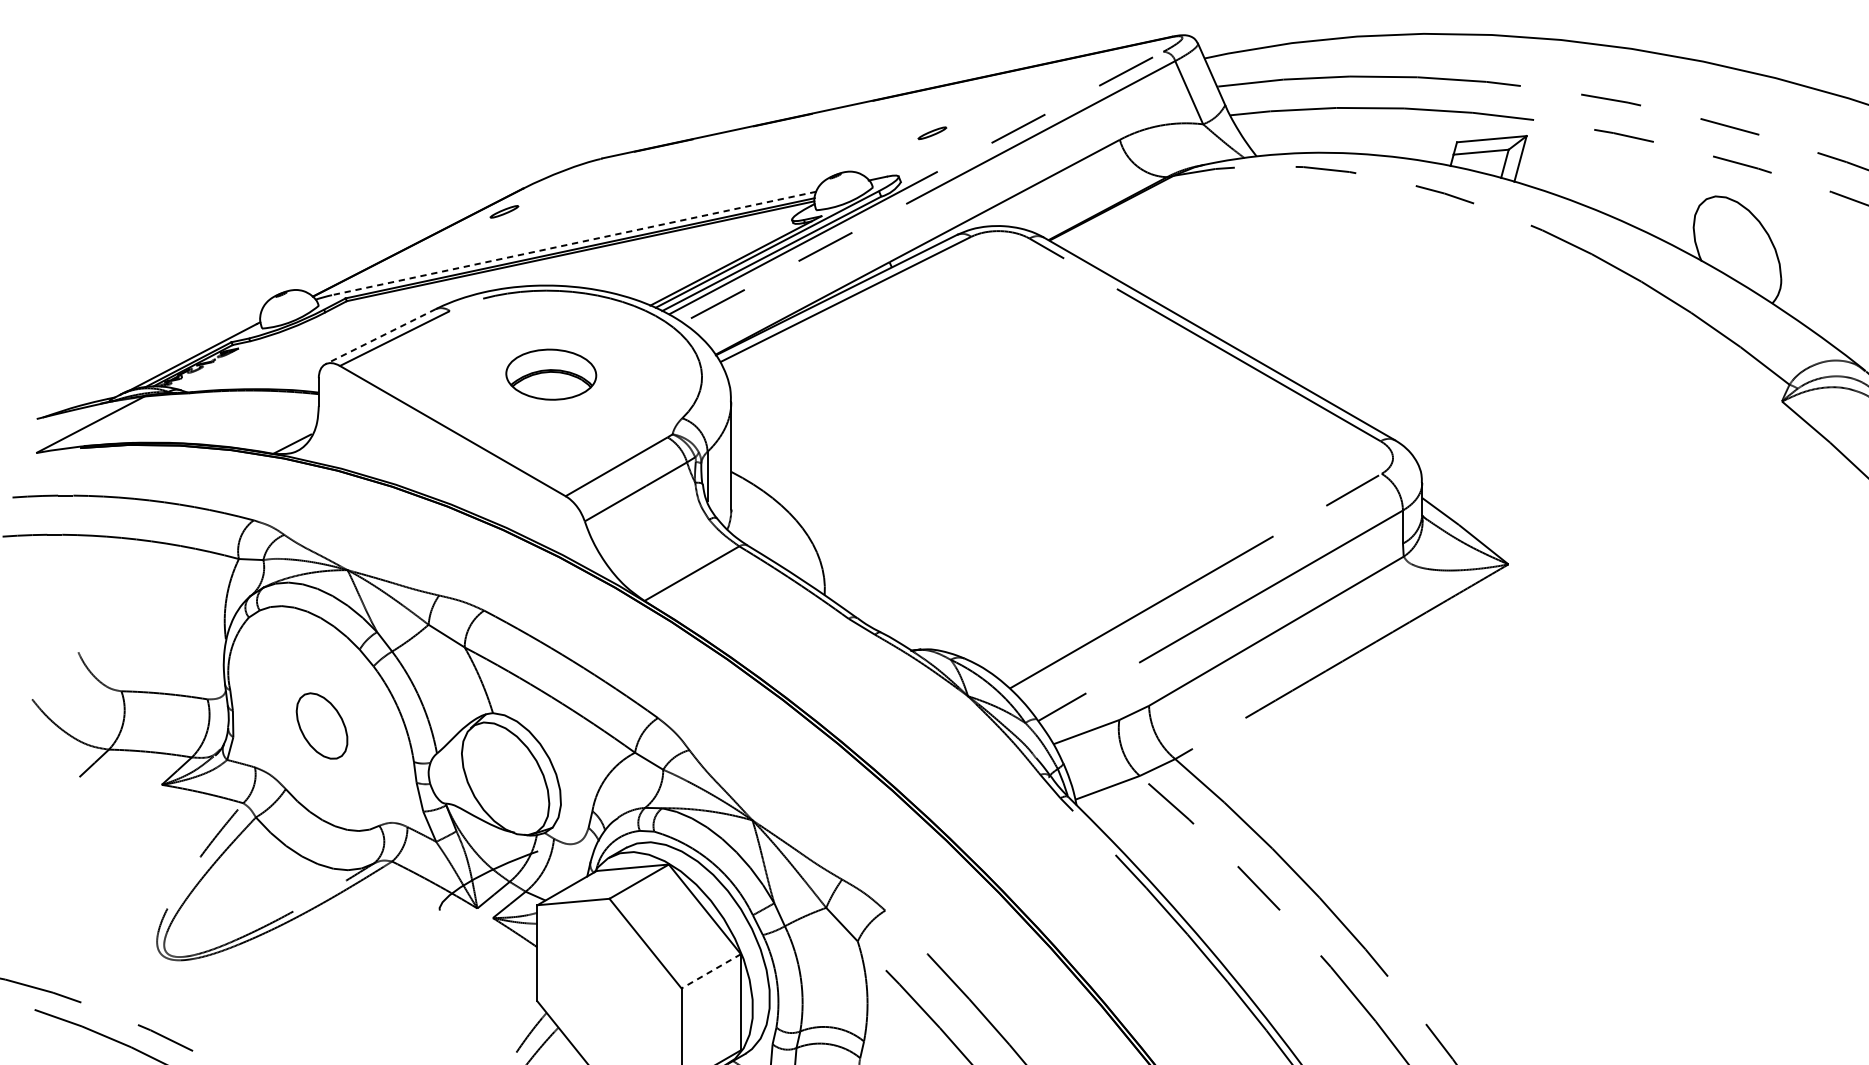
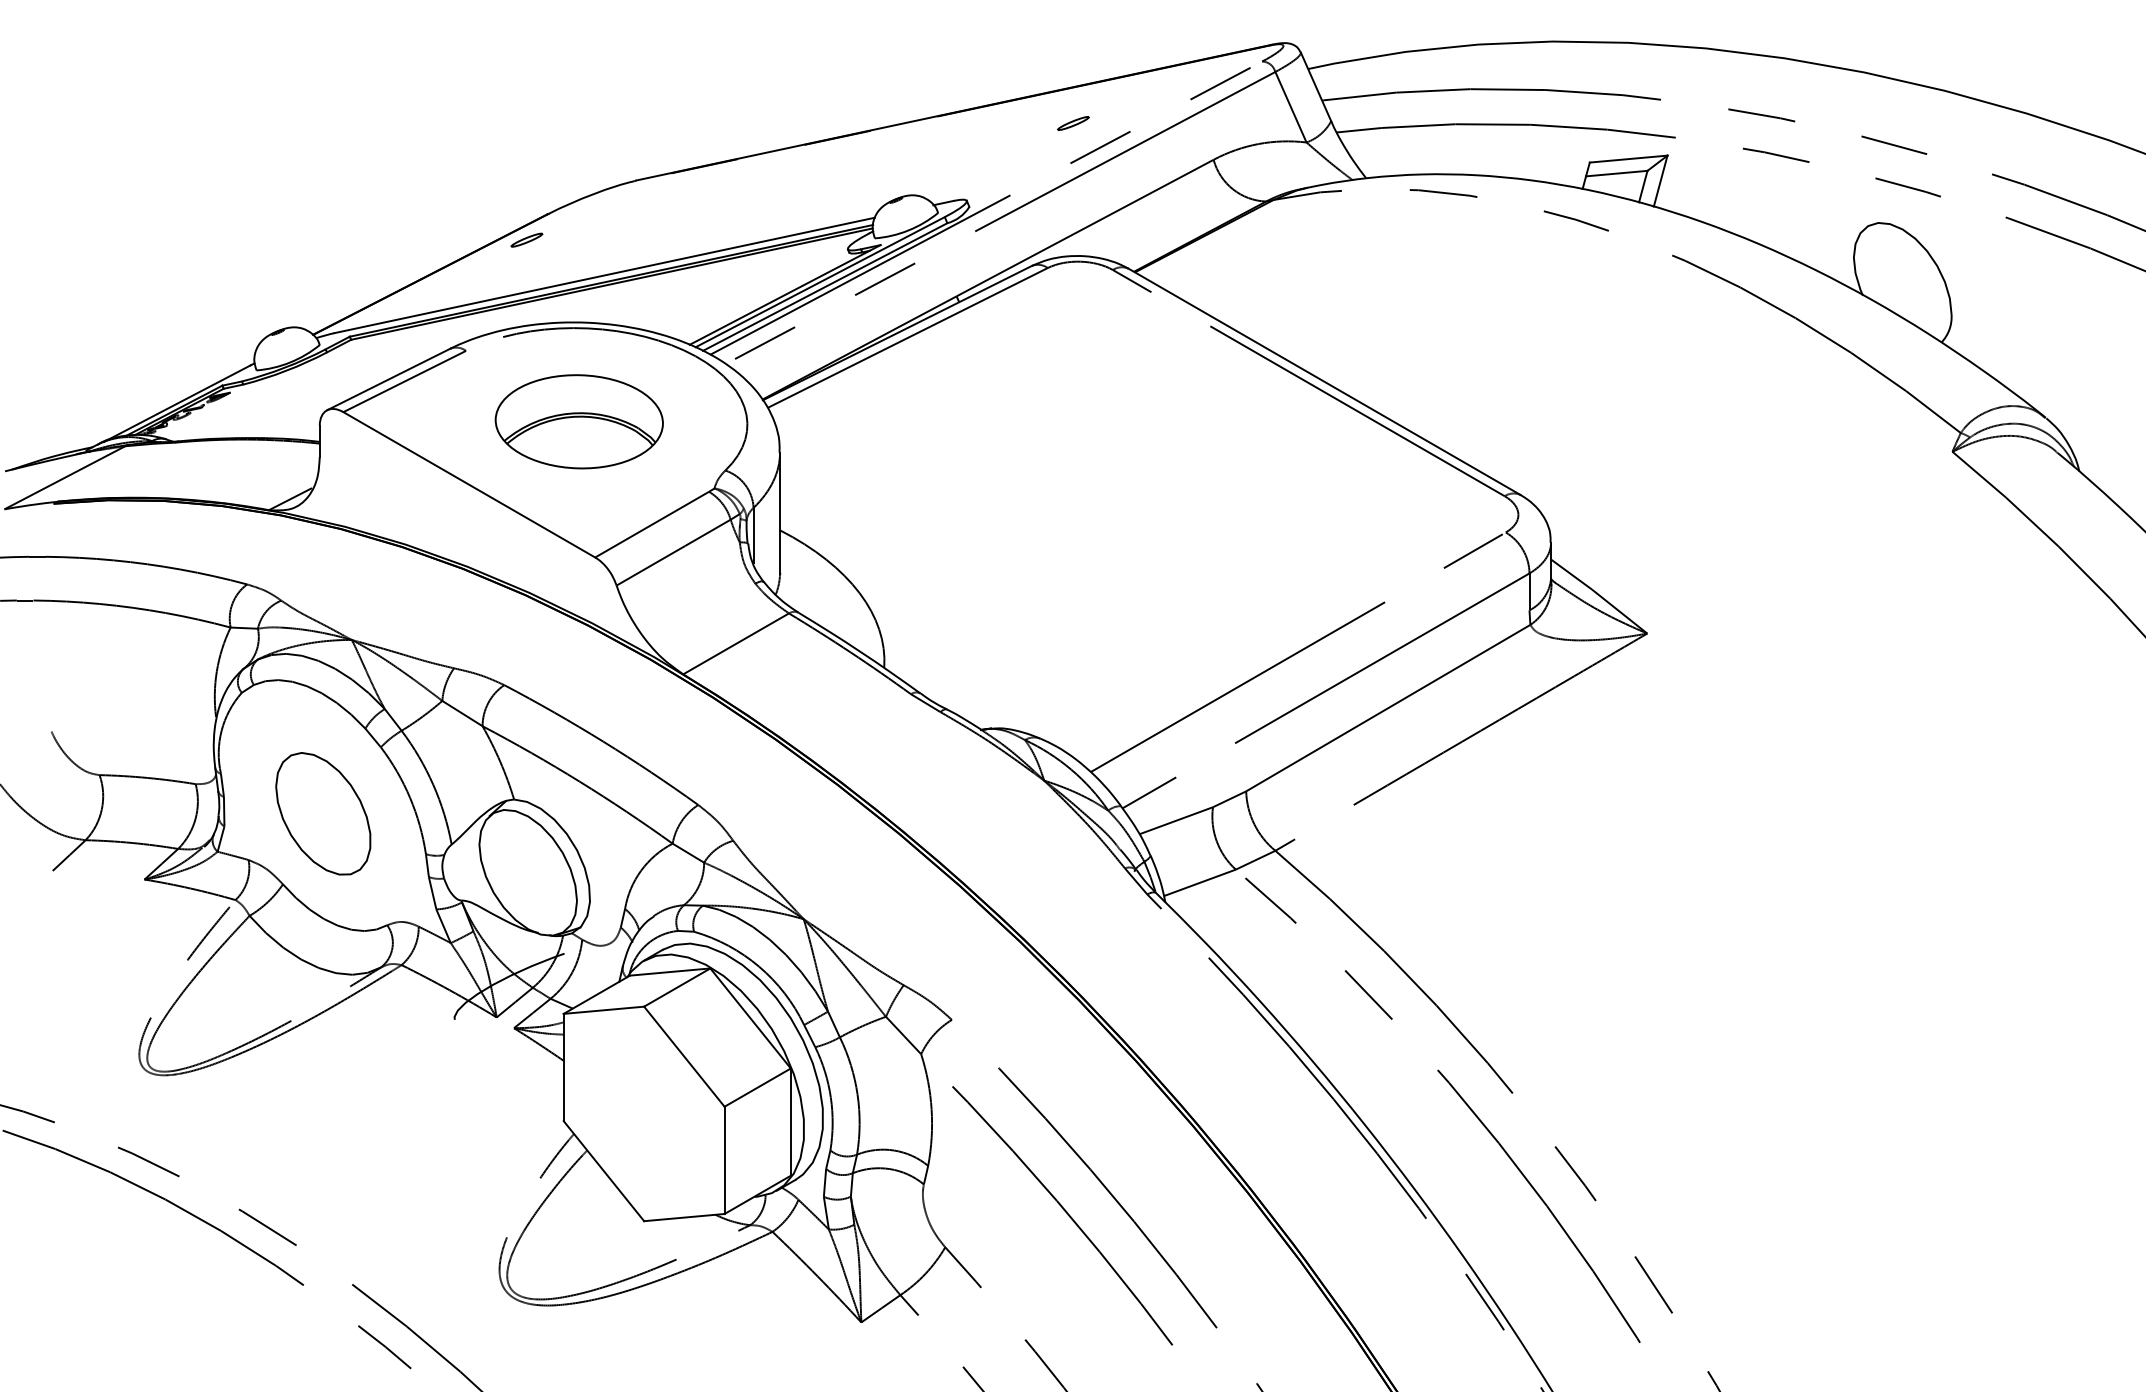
part: (932, 133) -> (1073, 123), moved
line: (573, 243) -> (604, 275), dashed -> solid
line: (380, 336) -> (388, 379), dashed -> solid
part: (550, 374) -> (578, 421), size x1.67
part: (322, 725) -> (323, 813), size x1.67
line: (711, 971) -> (757, 1087), dashed -> solid

